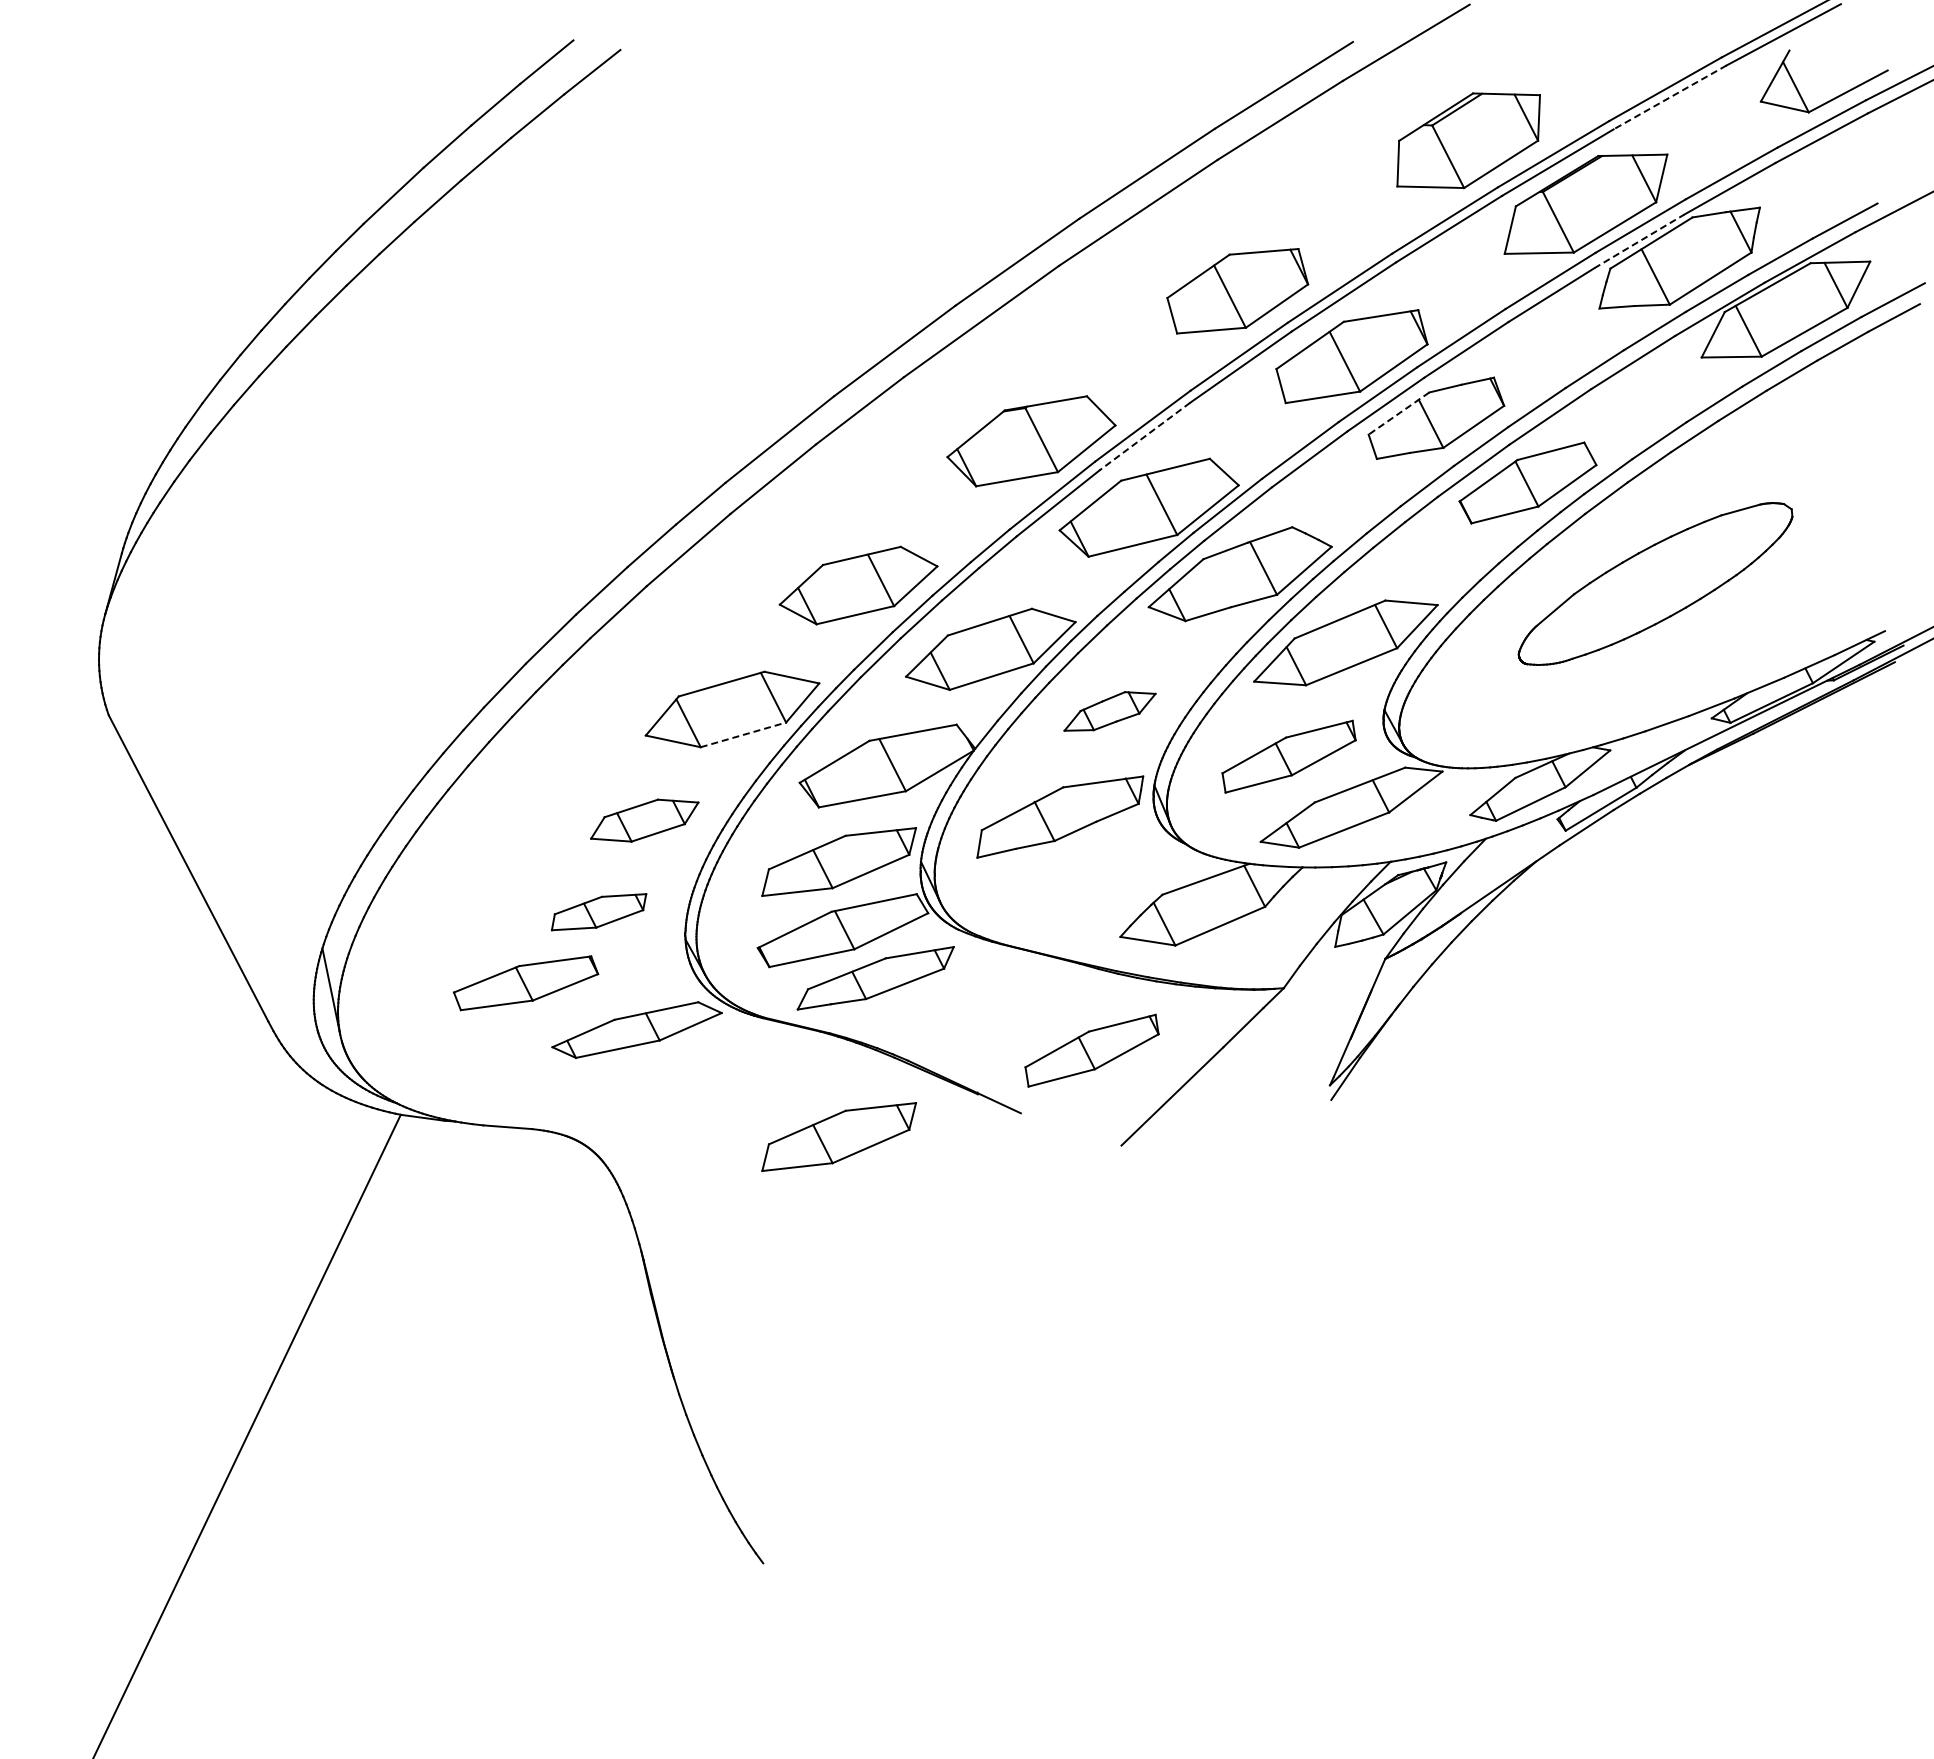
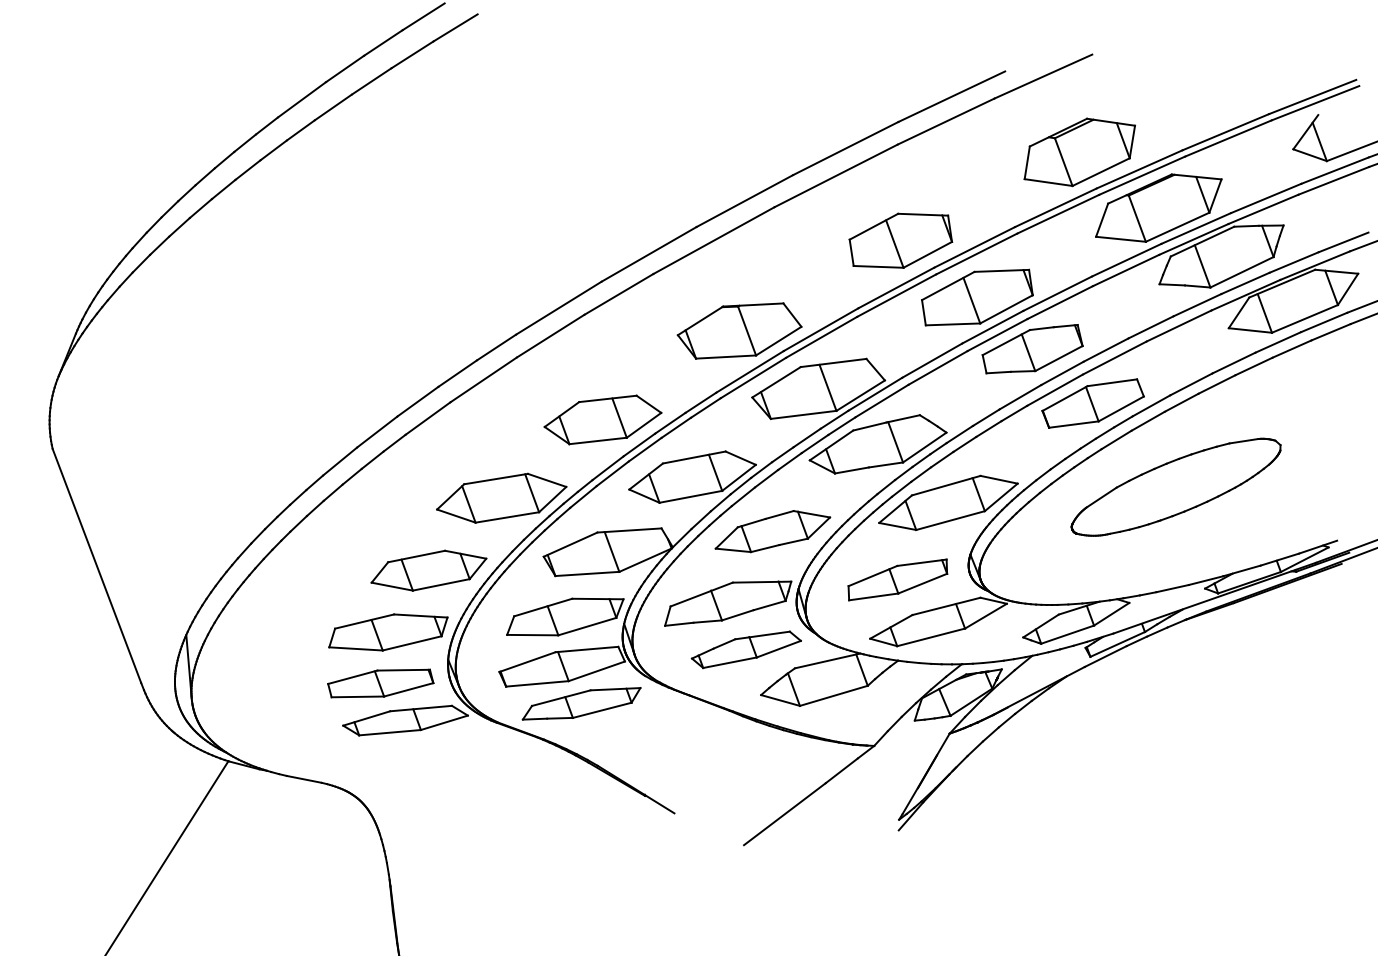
line: (1670, 97) -> (1228, 138), dashed -> solid
line: (1639, 241) -> (1194, 239), dashed -> solid
line: (1398, 413) -> (1005, 342), dashed -> solid
line: (1144, 436) -> (821, 337), dashed -> solid
part: (1109, 711) -> (772, 532), size x1.67
line: (743, 734) -> (507, 517), dashed -> solid
part: (644, 820) -> (428, 570), size x1.43
part: (1092, 877) -> (746, 649), added
part: (598, 912) -> (387, 632), size x1.67
part: (525, 983) -> (380, 683), moved
part: (1091, 1050) -> (730, 774), removed
part: (838, 1136) -> (541, 814), removed

